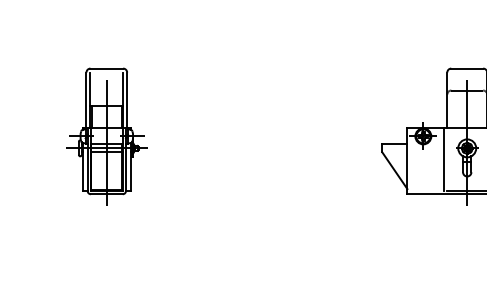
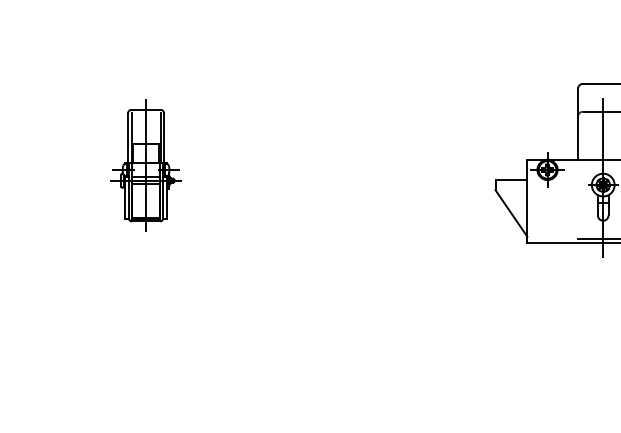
part: (106, 136) -> (145, 170), size x0.7
line: (443, 159) -> (573, 199), removed

